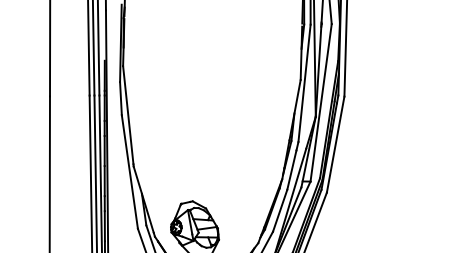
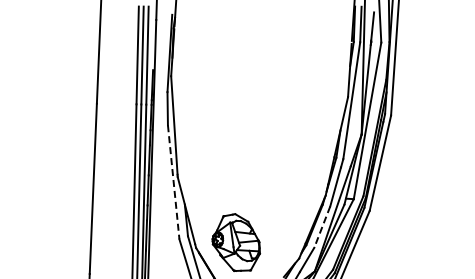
line: (129, 172) -> (173, 182), solid -> dashed
line: (280, 211) -> (322, 227), solid -> dashed

